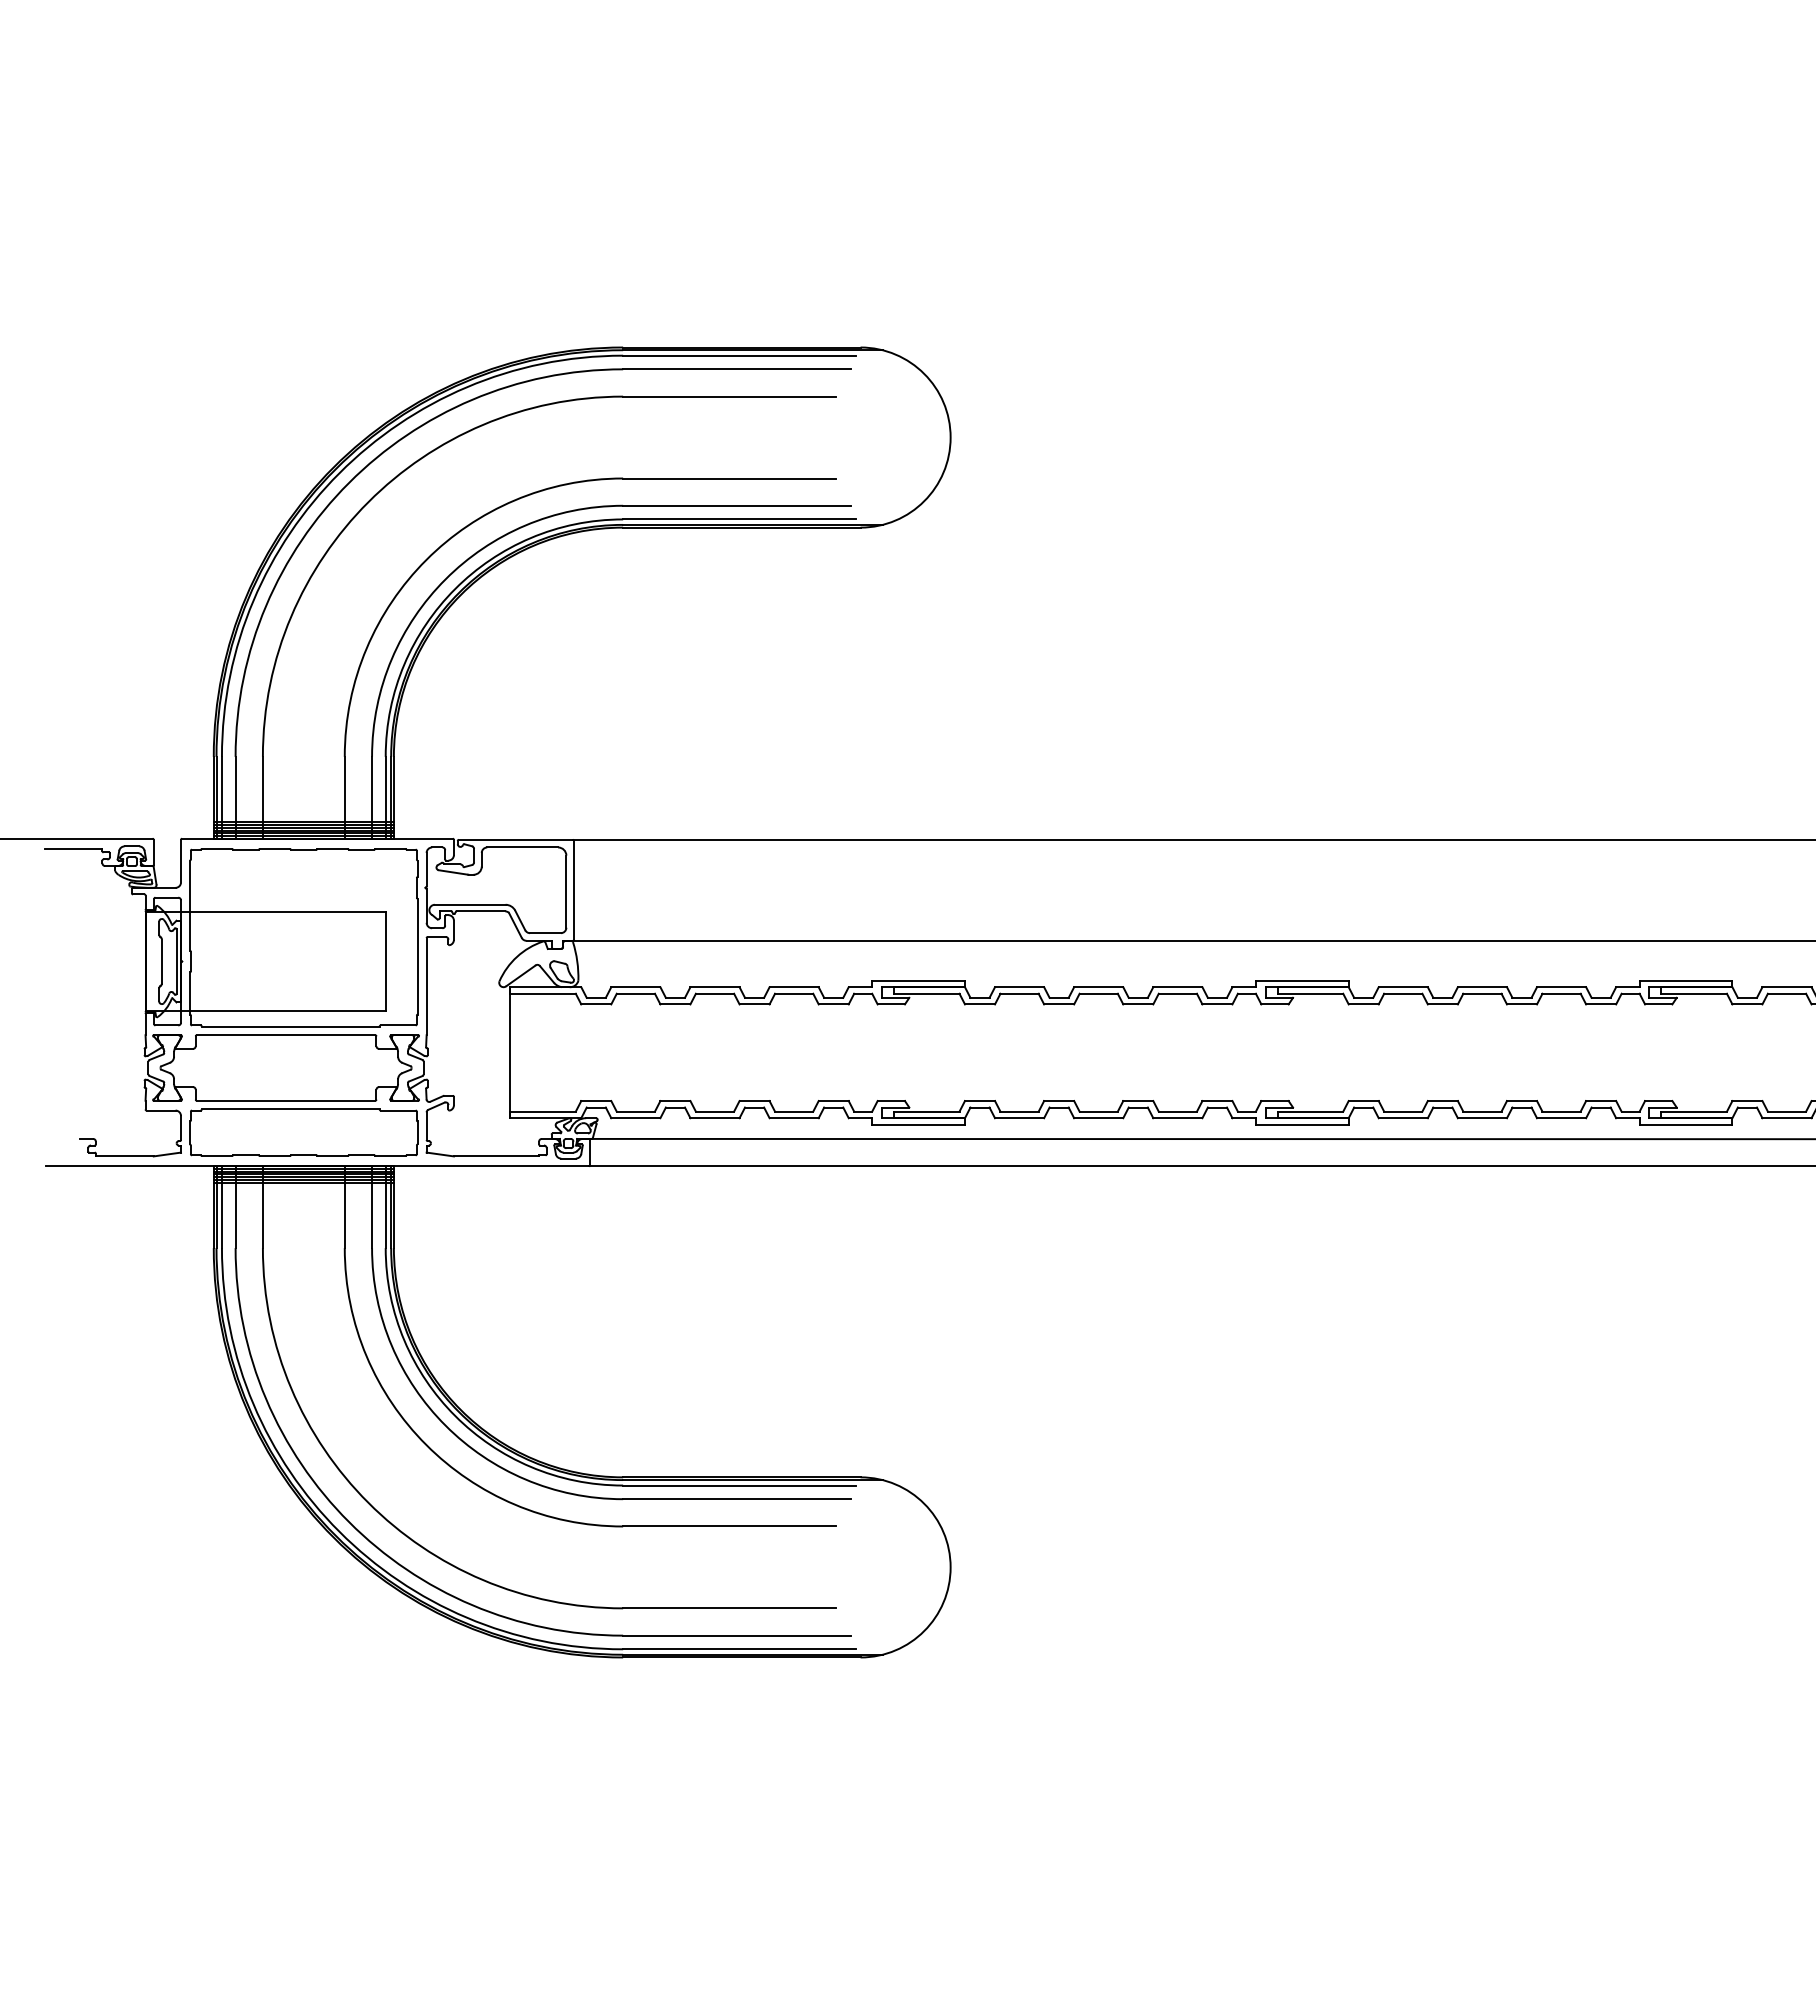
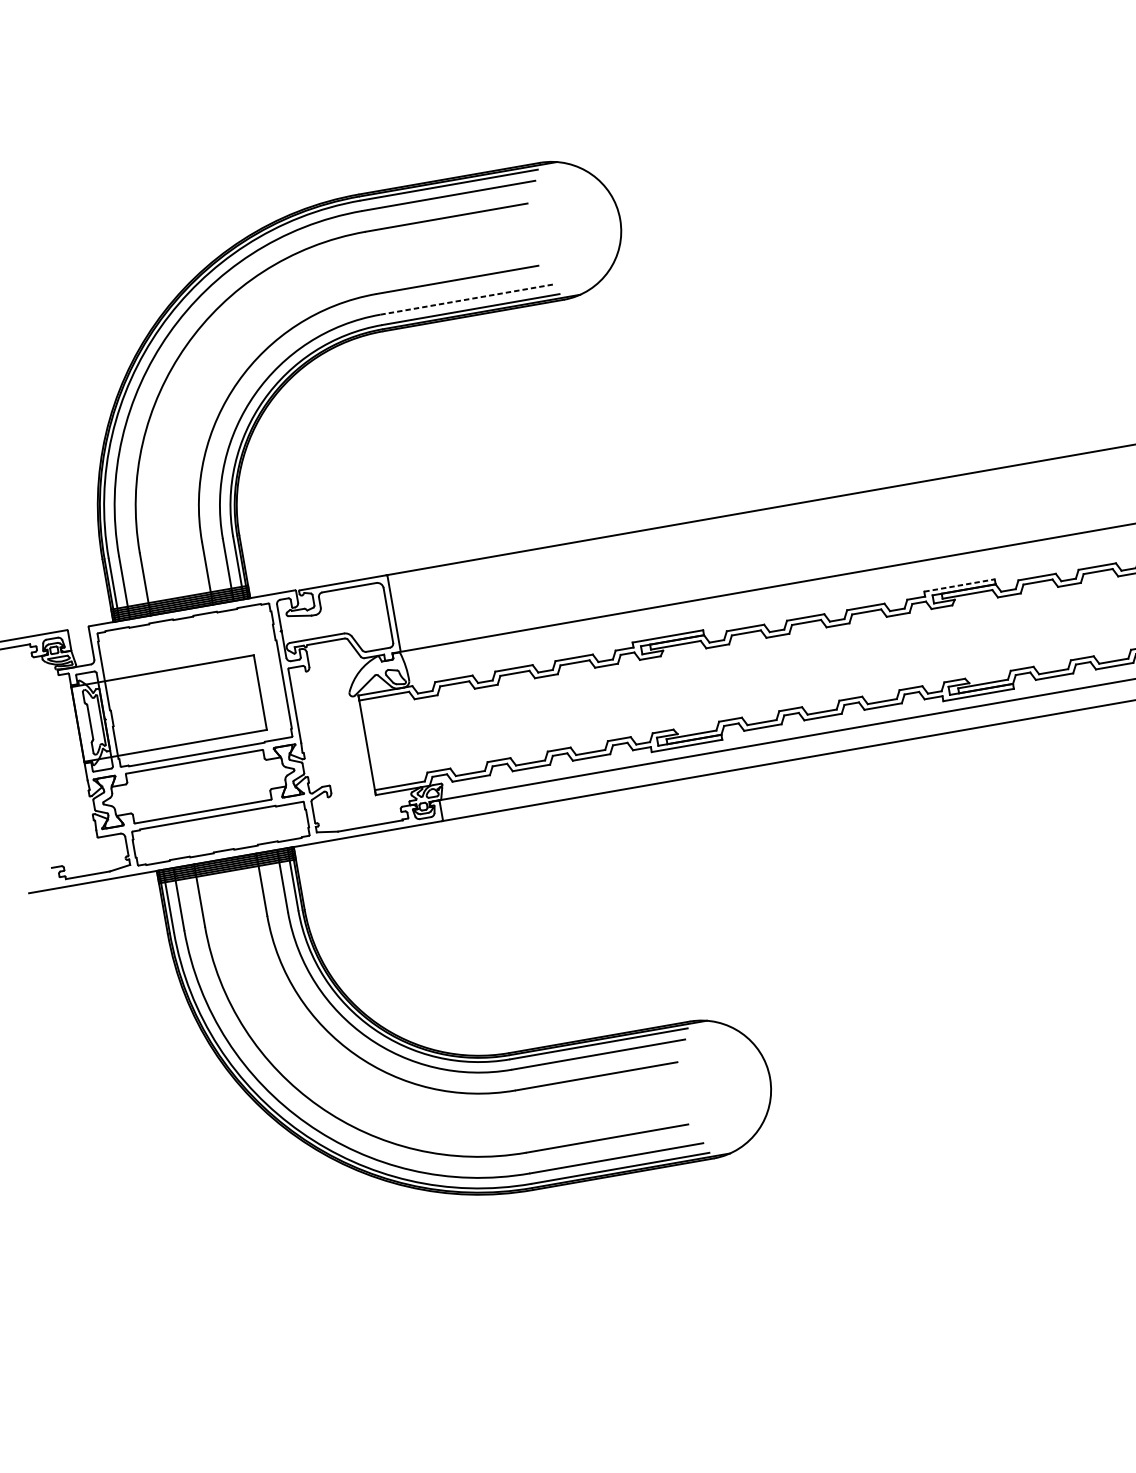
line: (736, 505) -> (466, 299), solid -> dashed
line: (1302, 980) -> (959, 585), solid -> dashed

